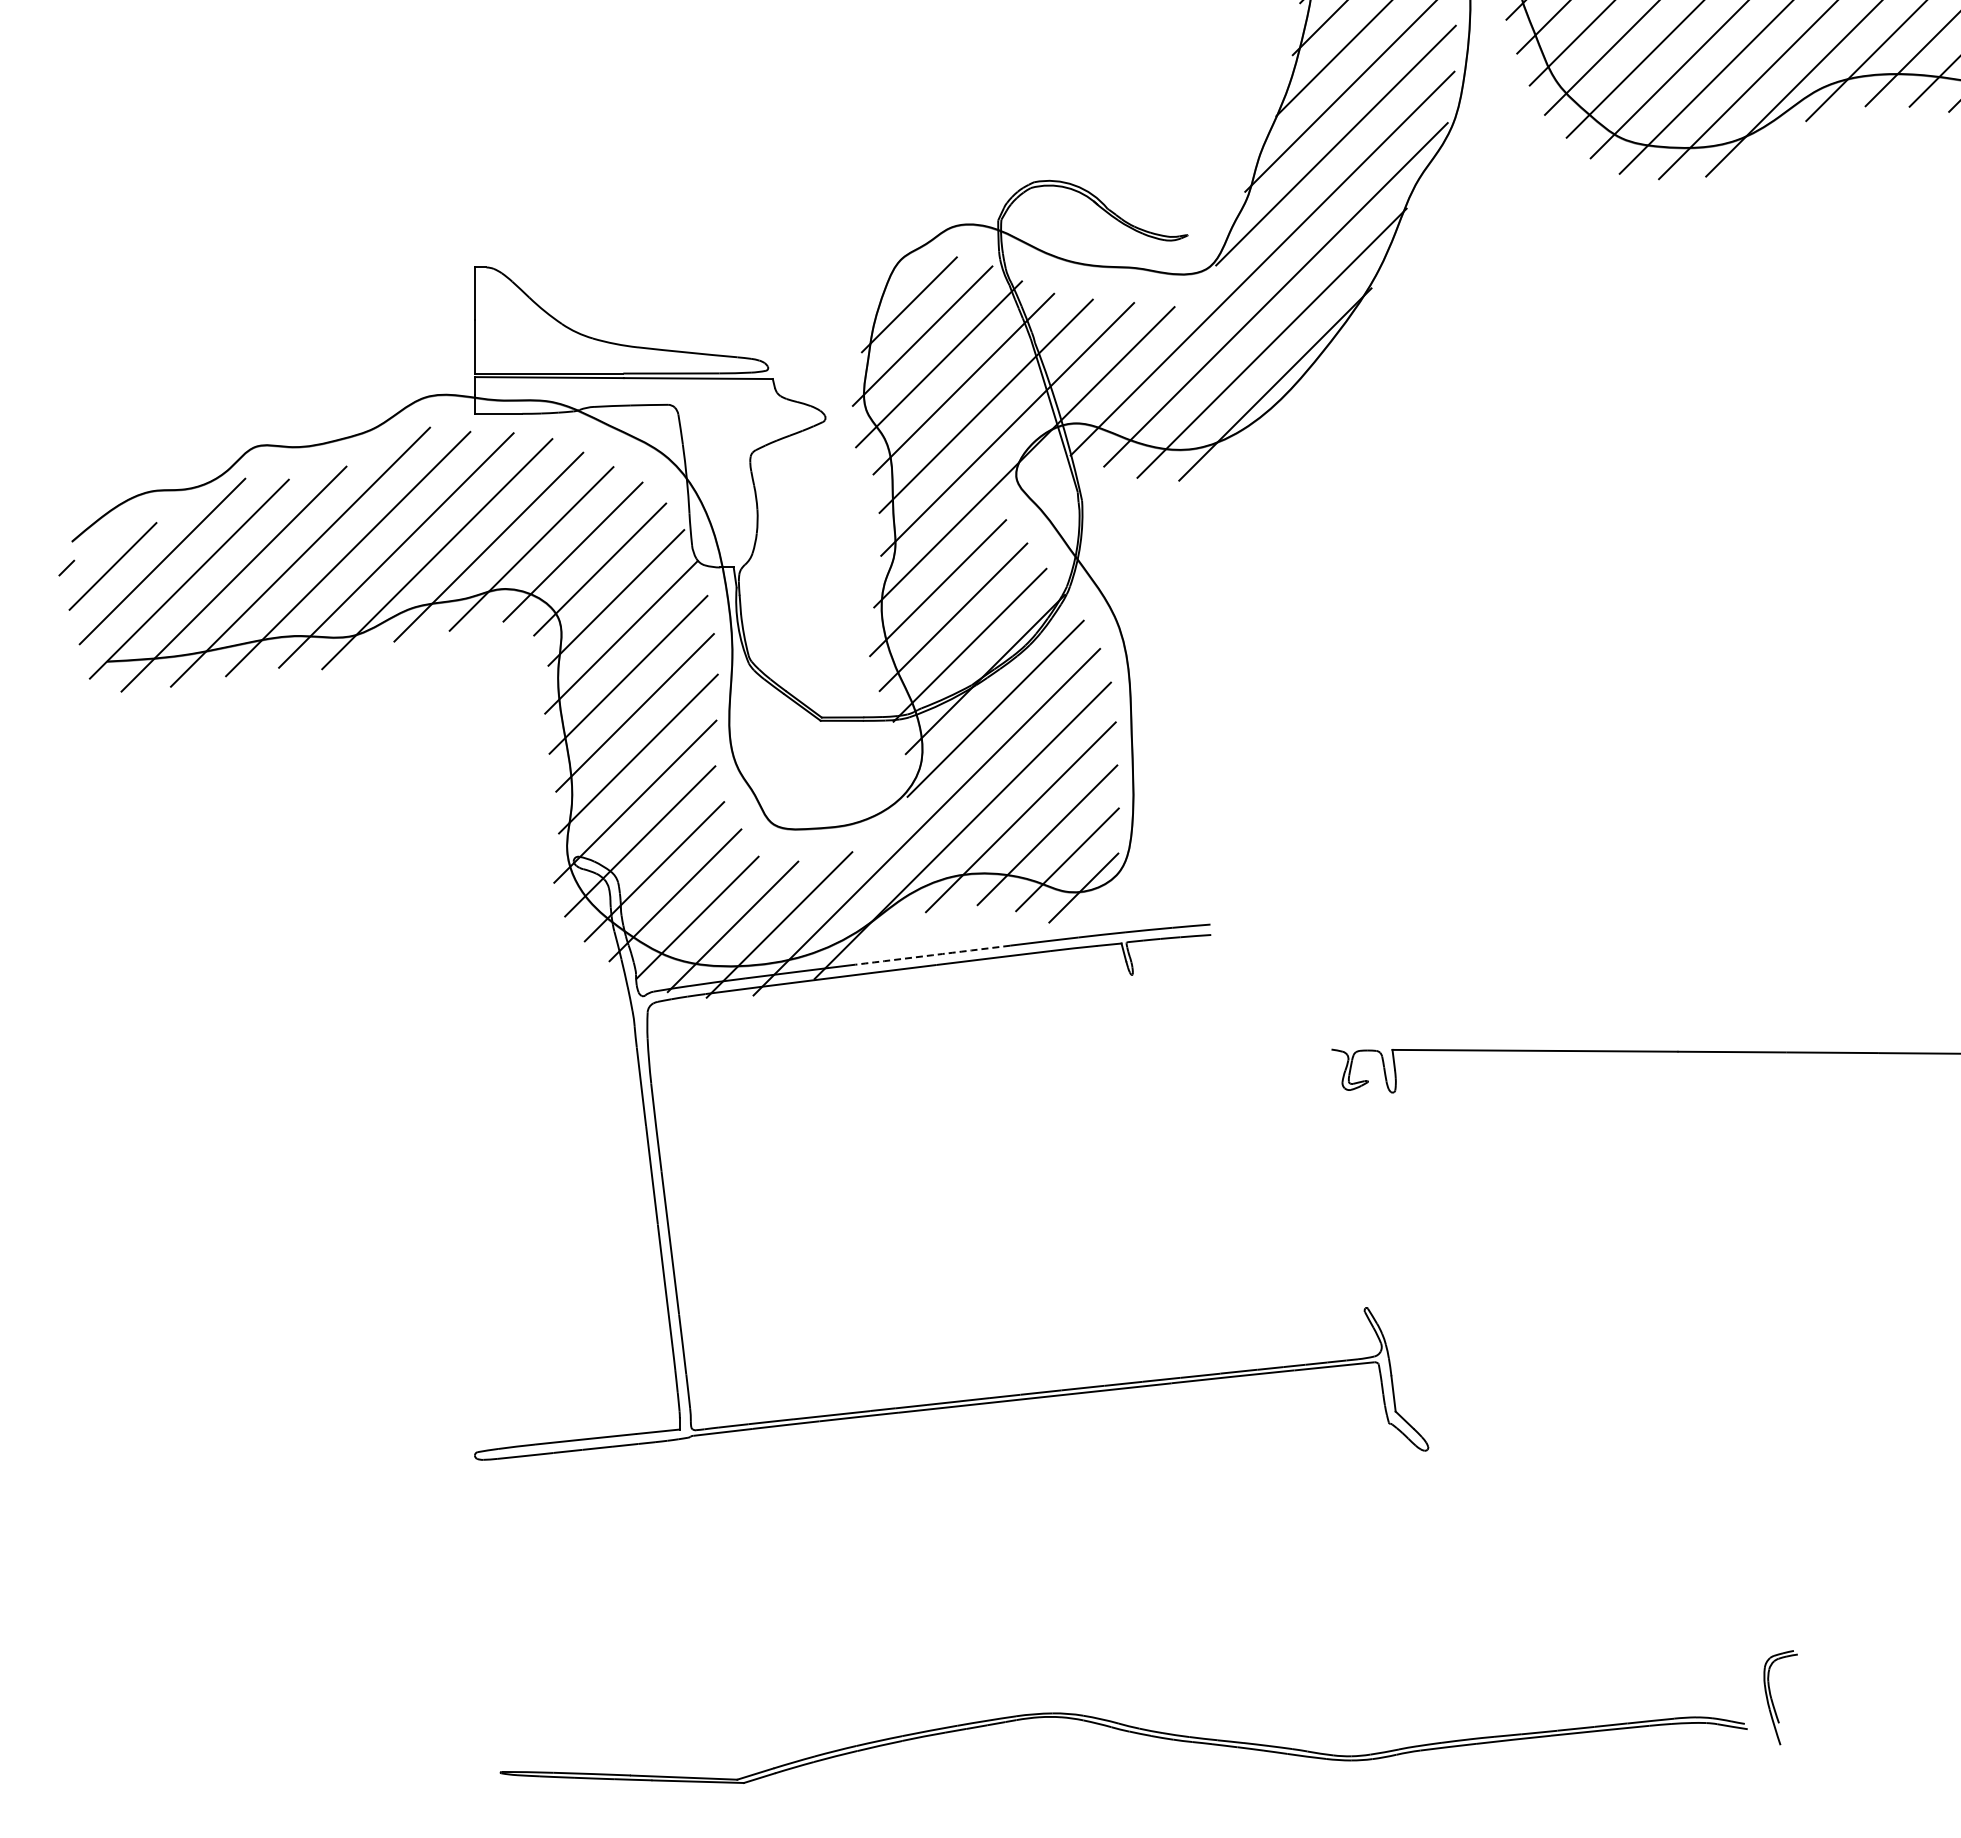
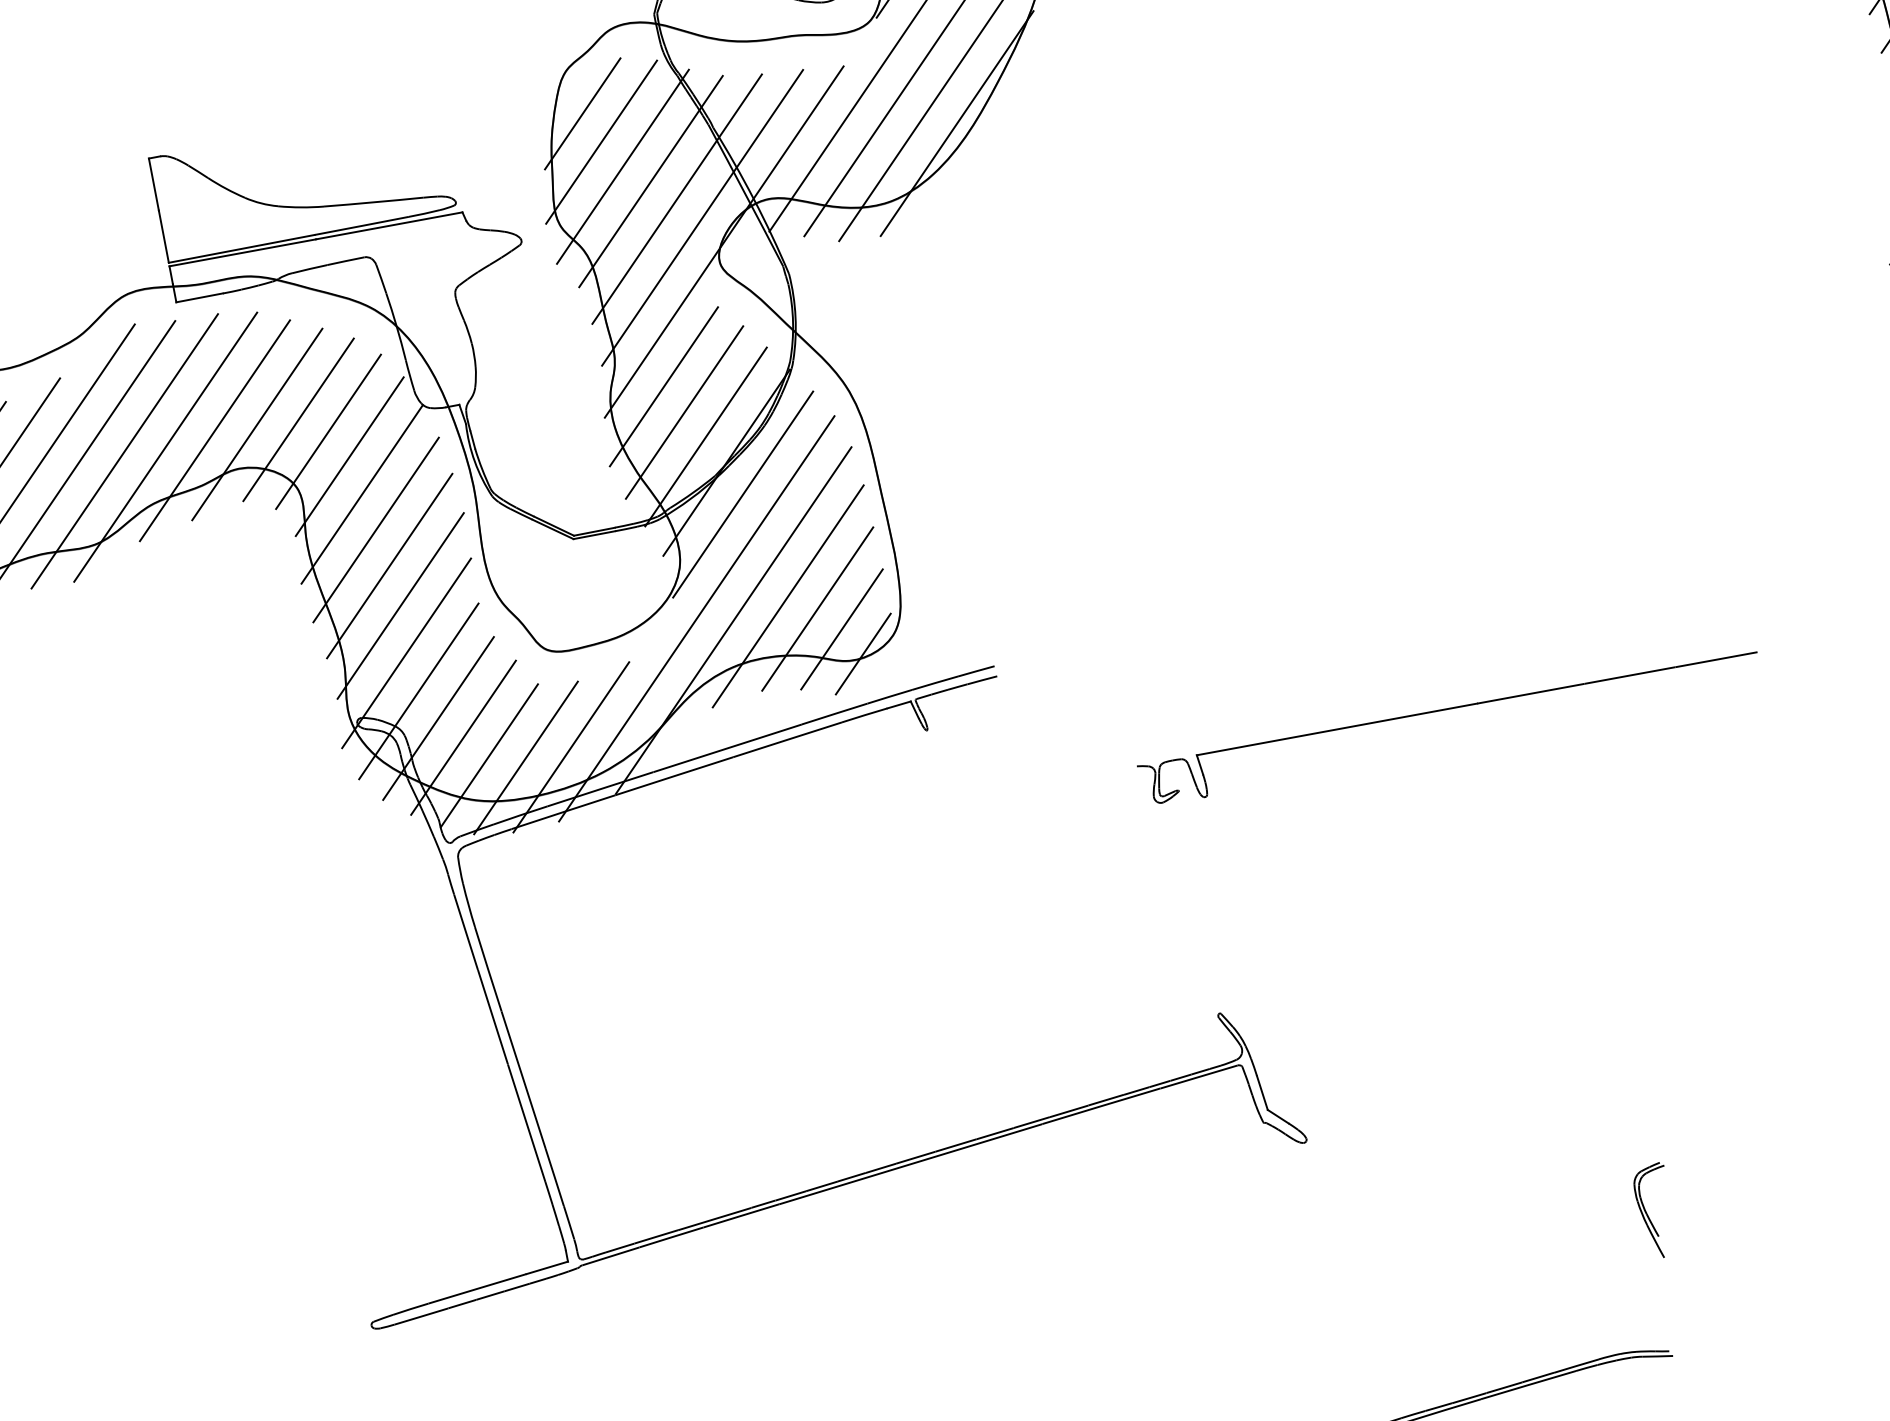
arc: (932, 955) -> (727, 748), dashed -> solid
part: (1772, 1698) -> (1647, 1213), moved

